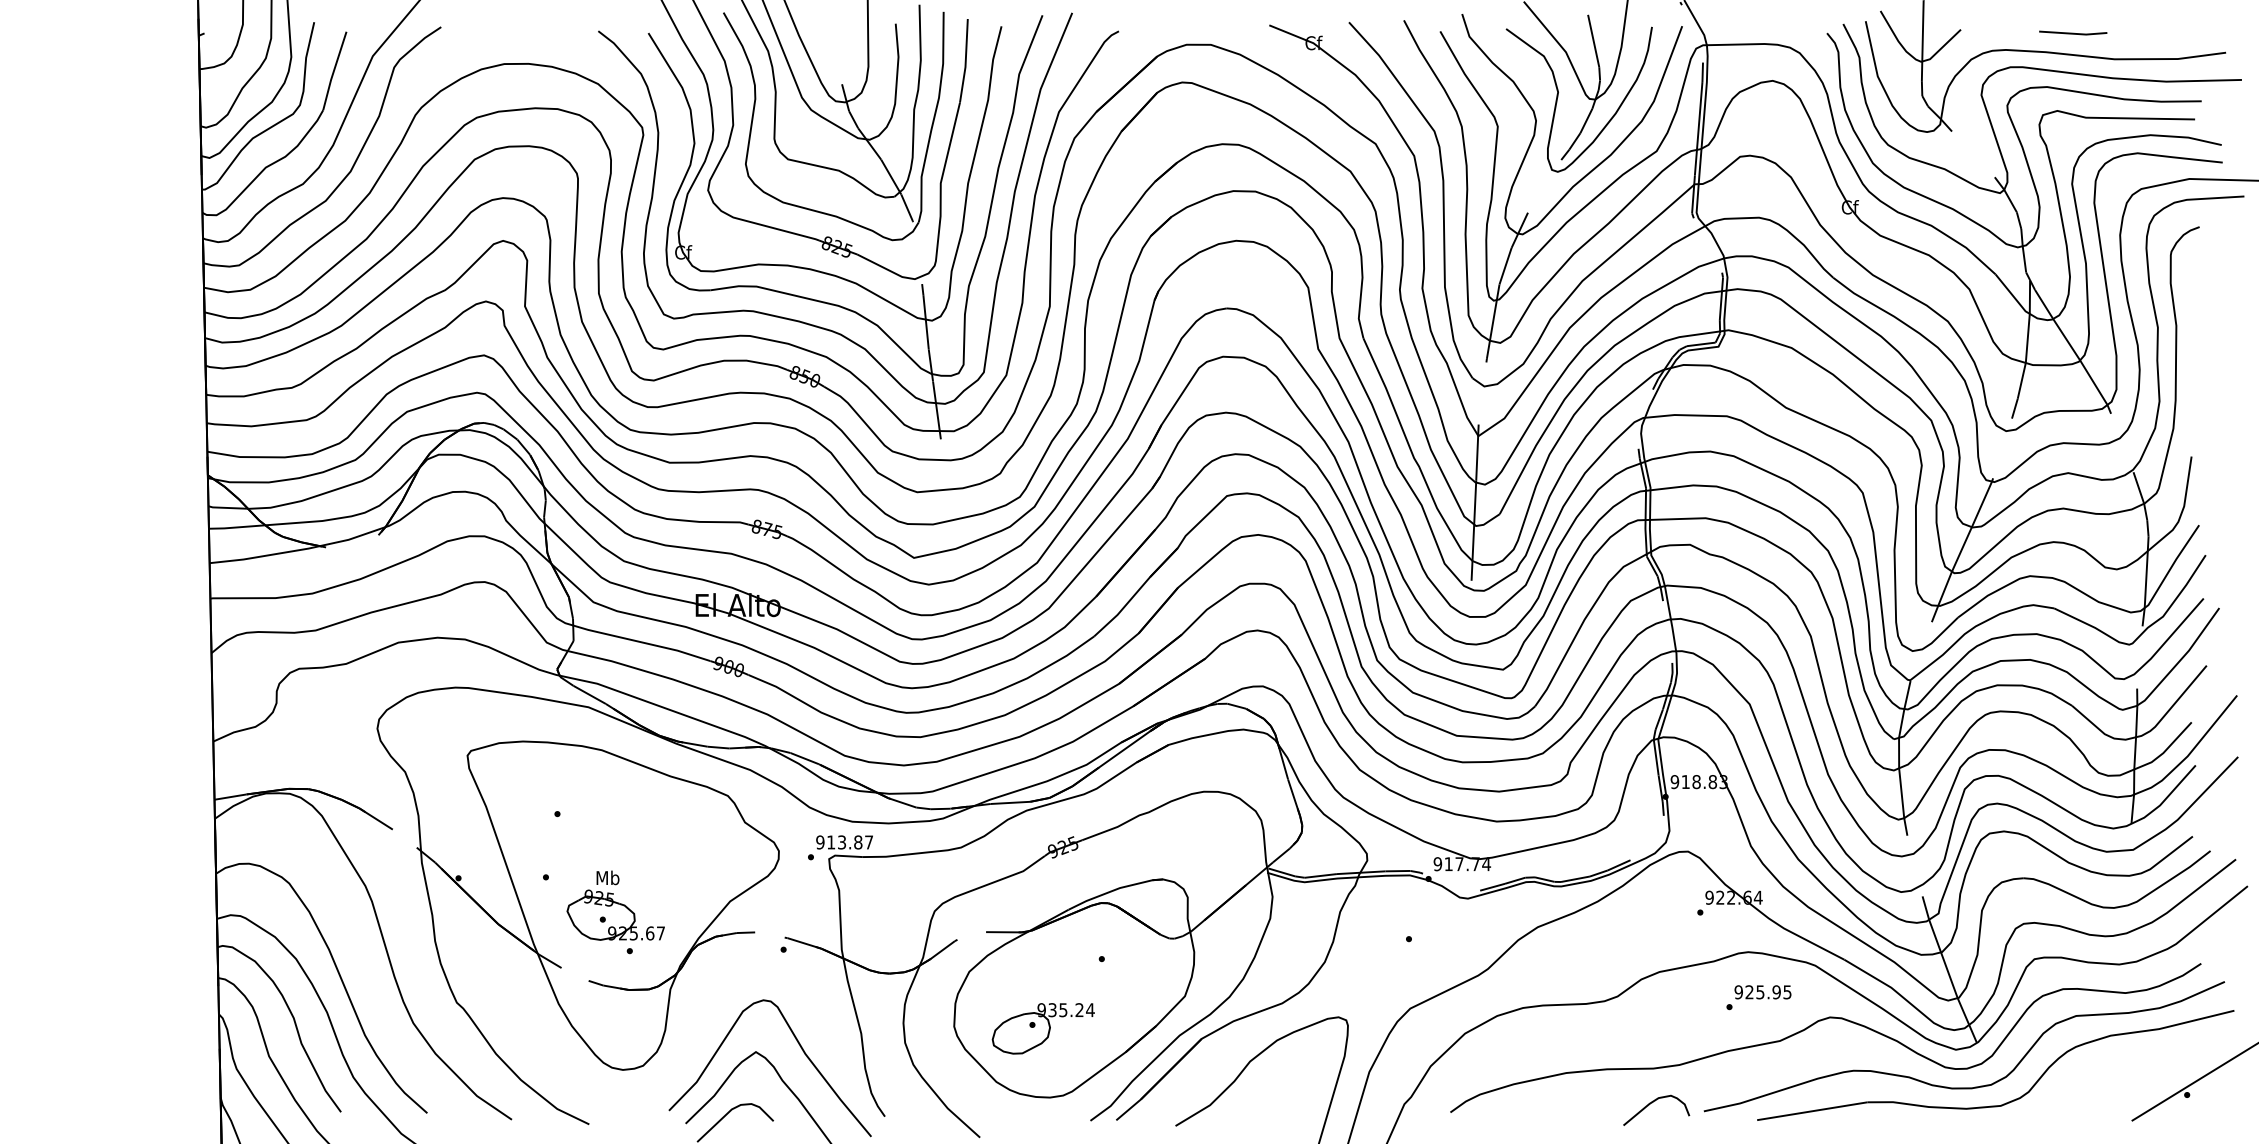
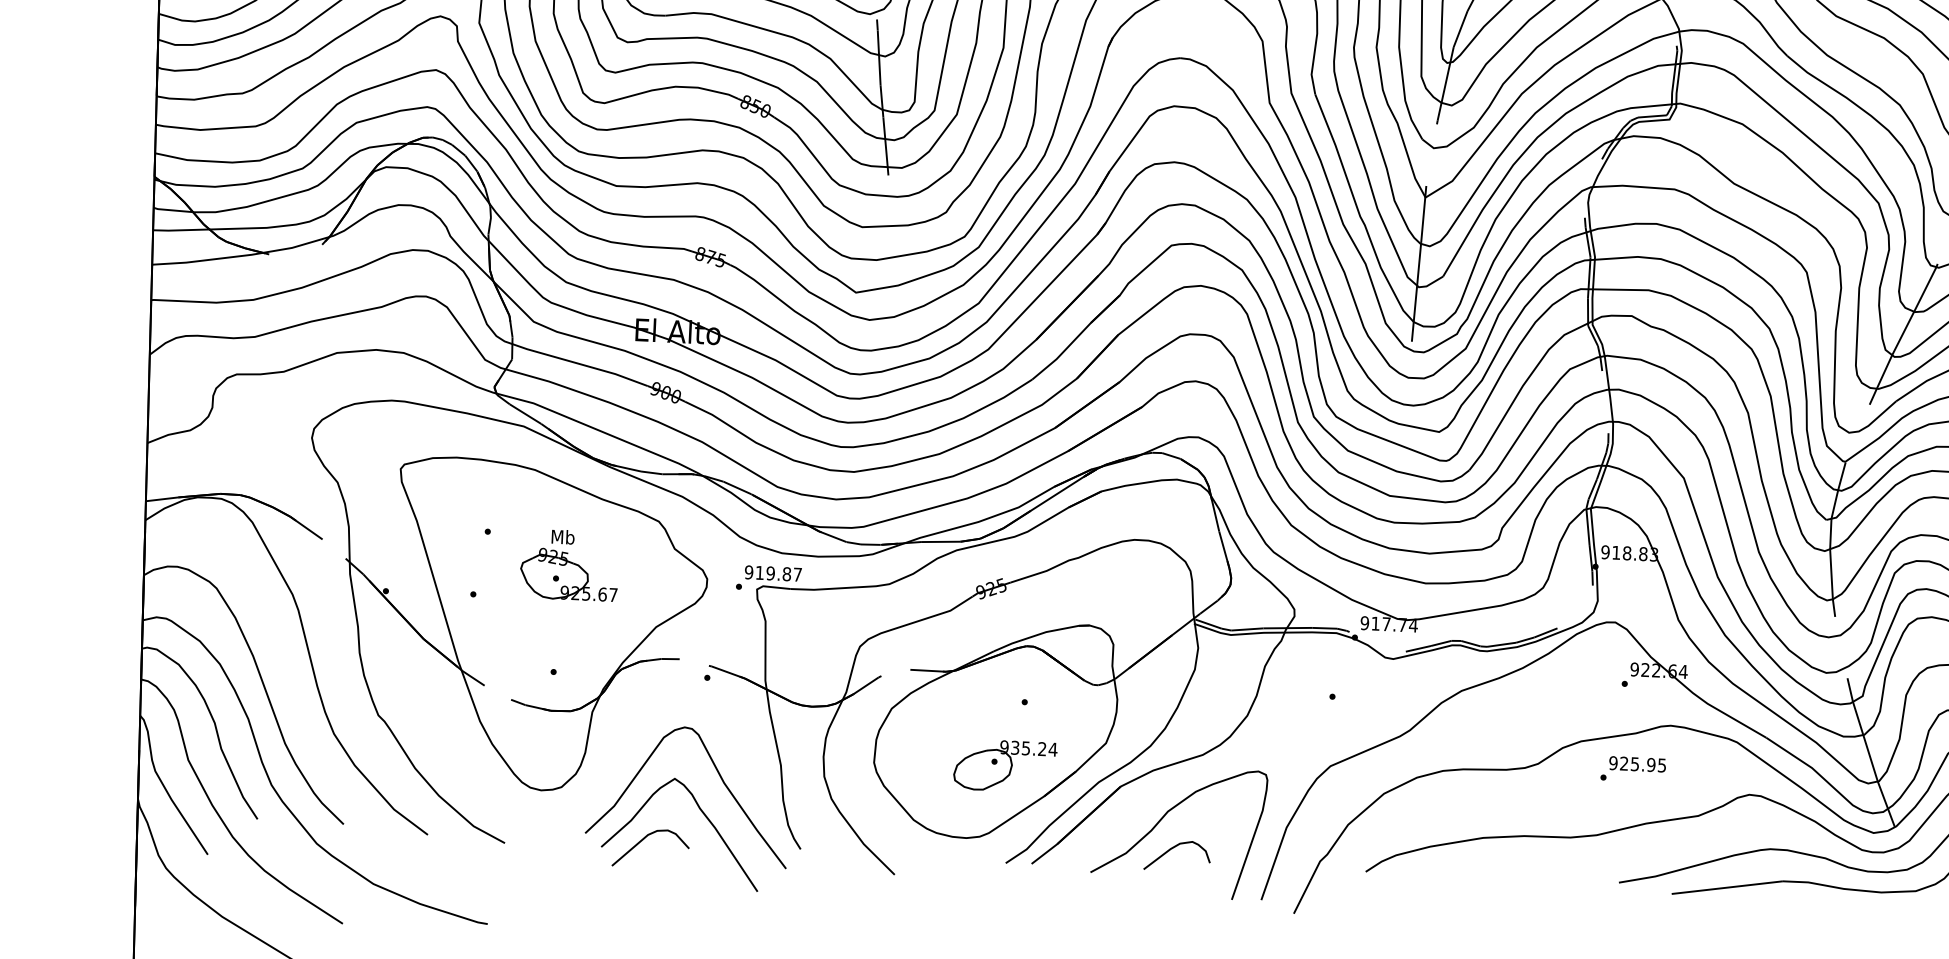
text: (841, 842) -> (770, 573), 913.87 -> 919.87
part: (615, 905) -> (569, 565), moved
text: (1758, 997) -> (1632, 769), moved
part: (1042, 1028) -> (1004, 765), moved
curve: (1652, 1103) -> (1173, 848), moved

